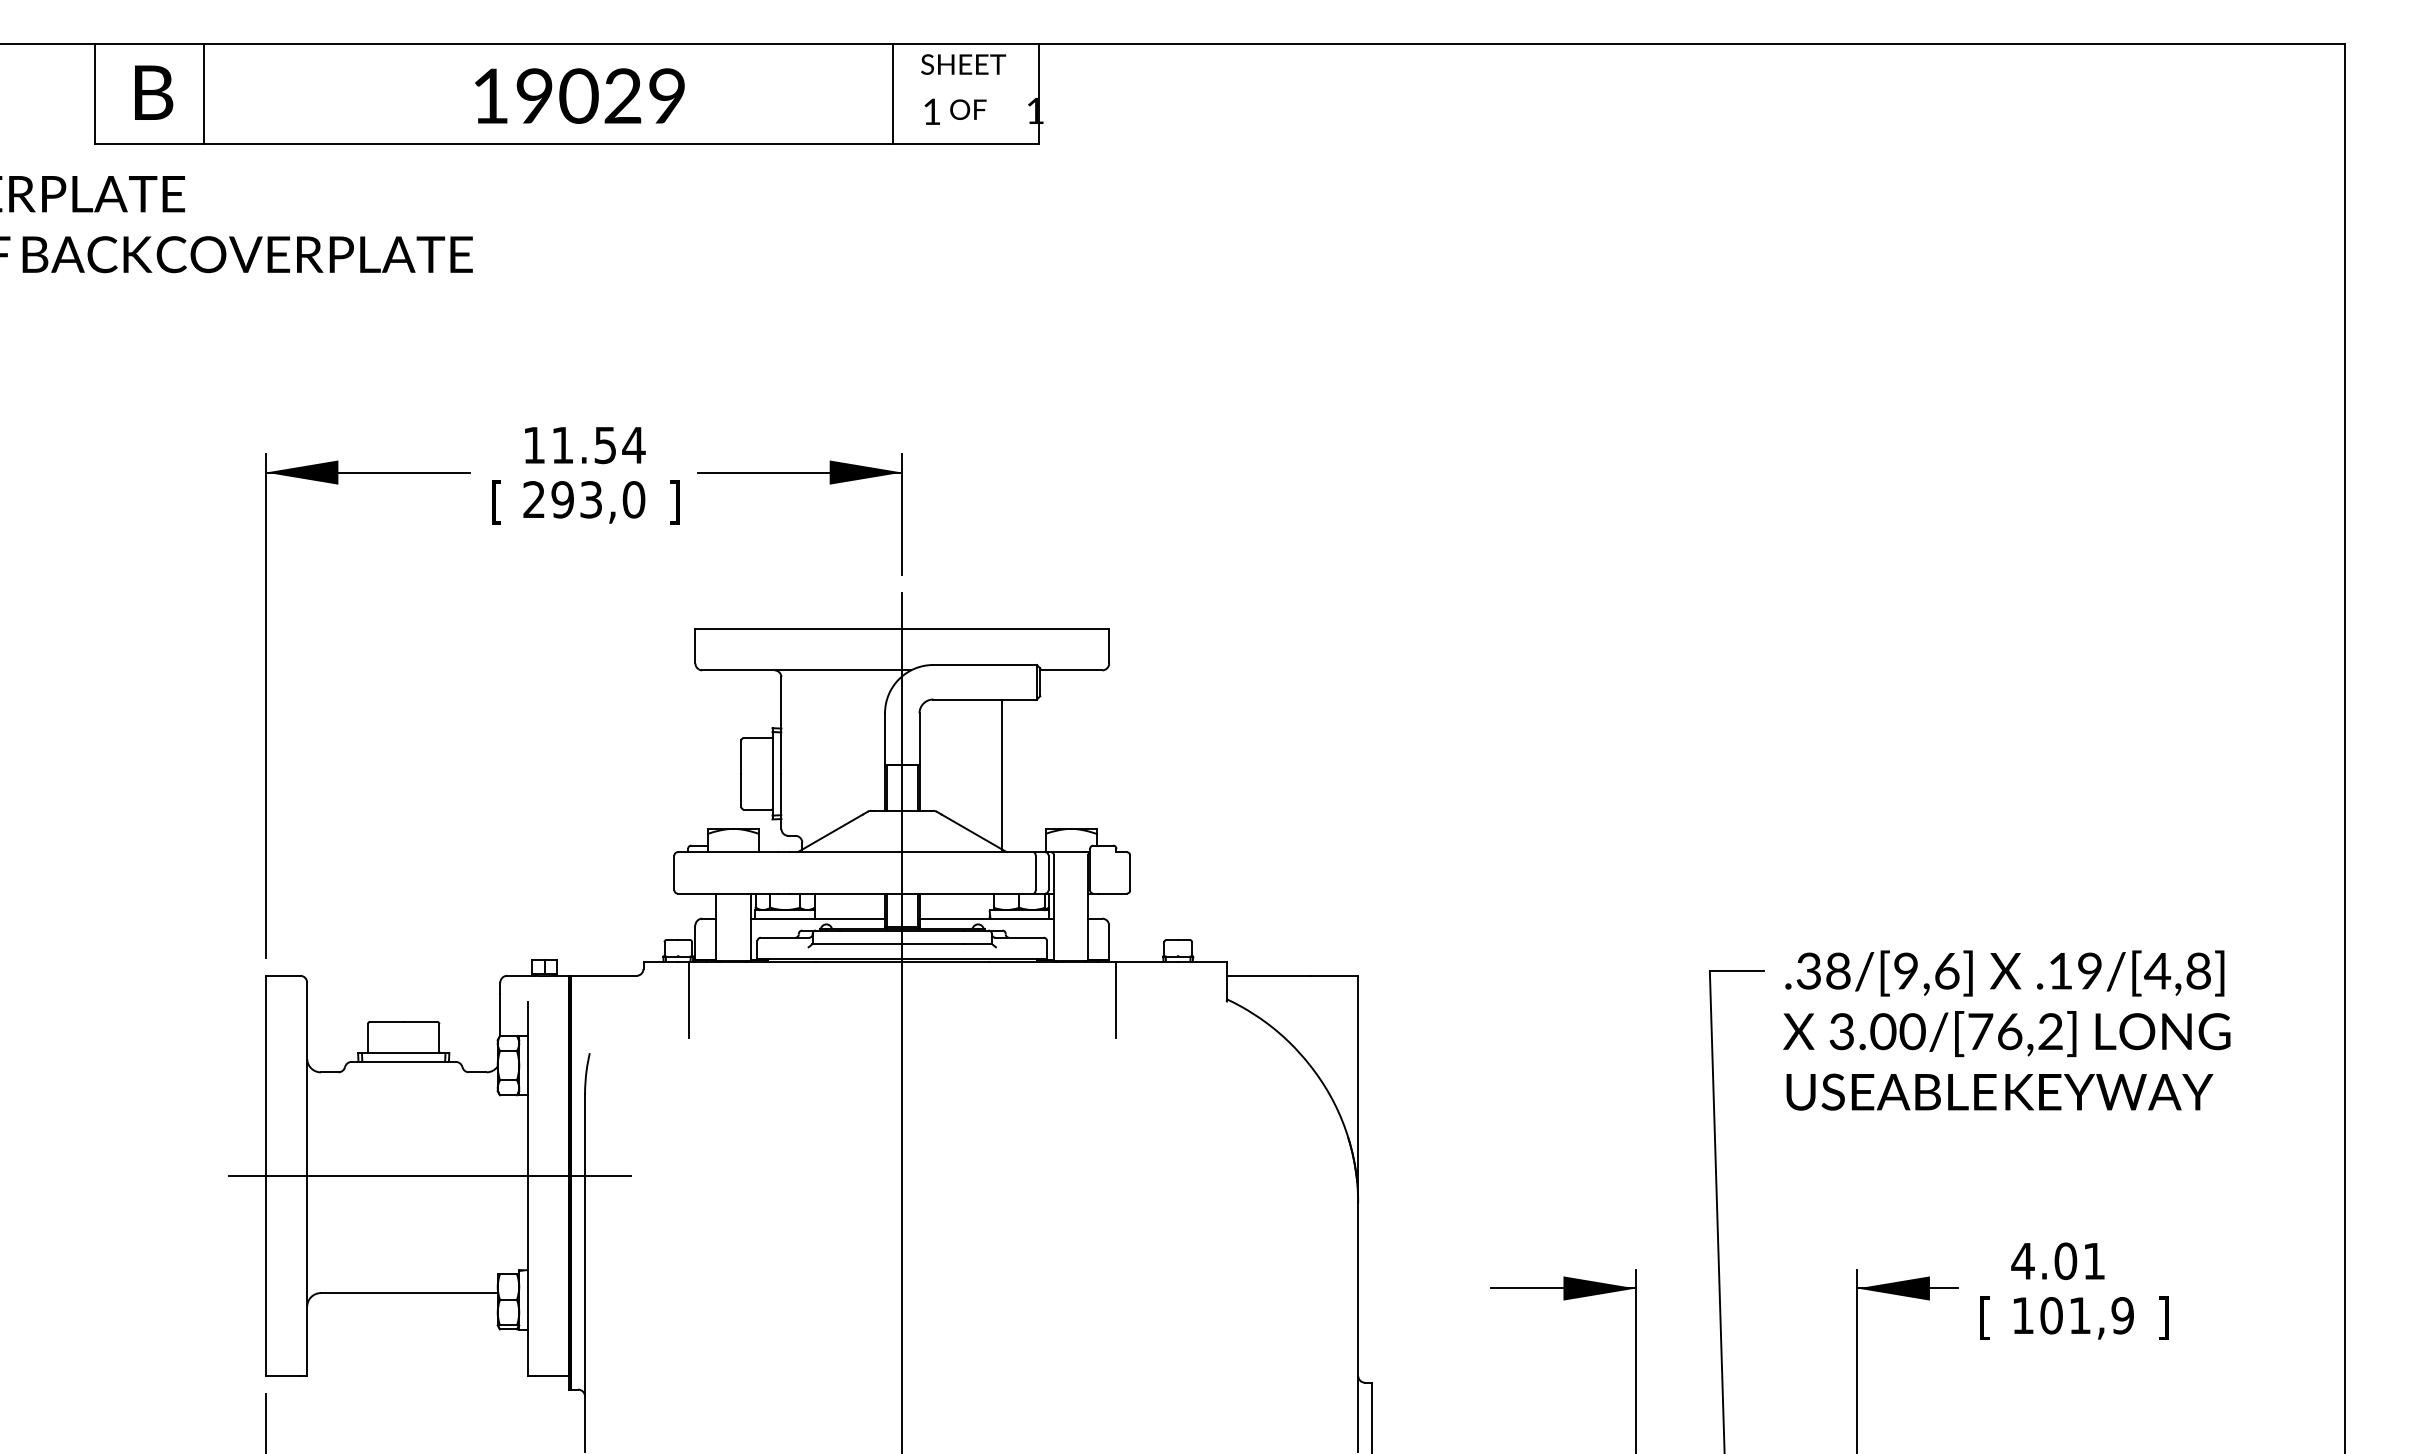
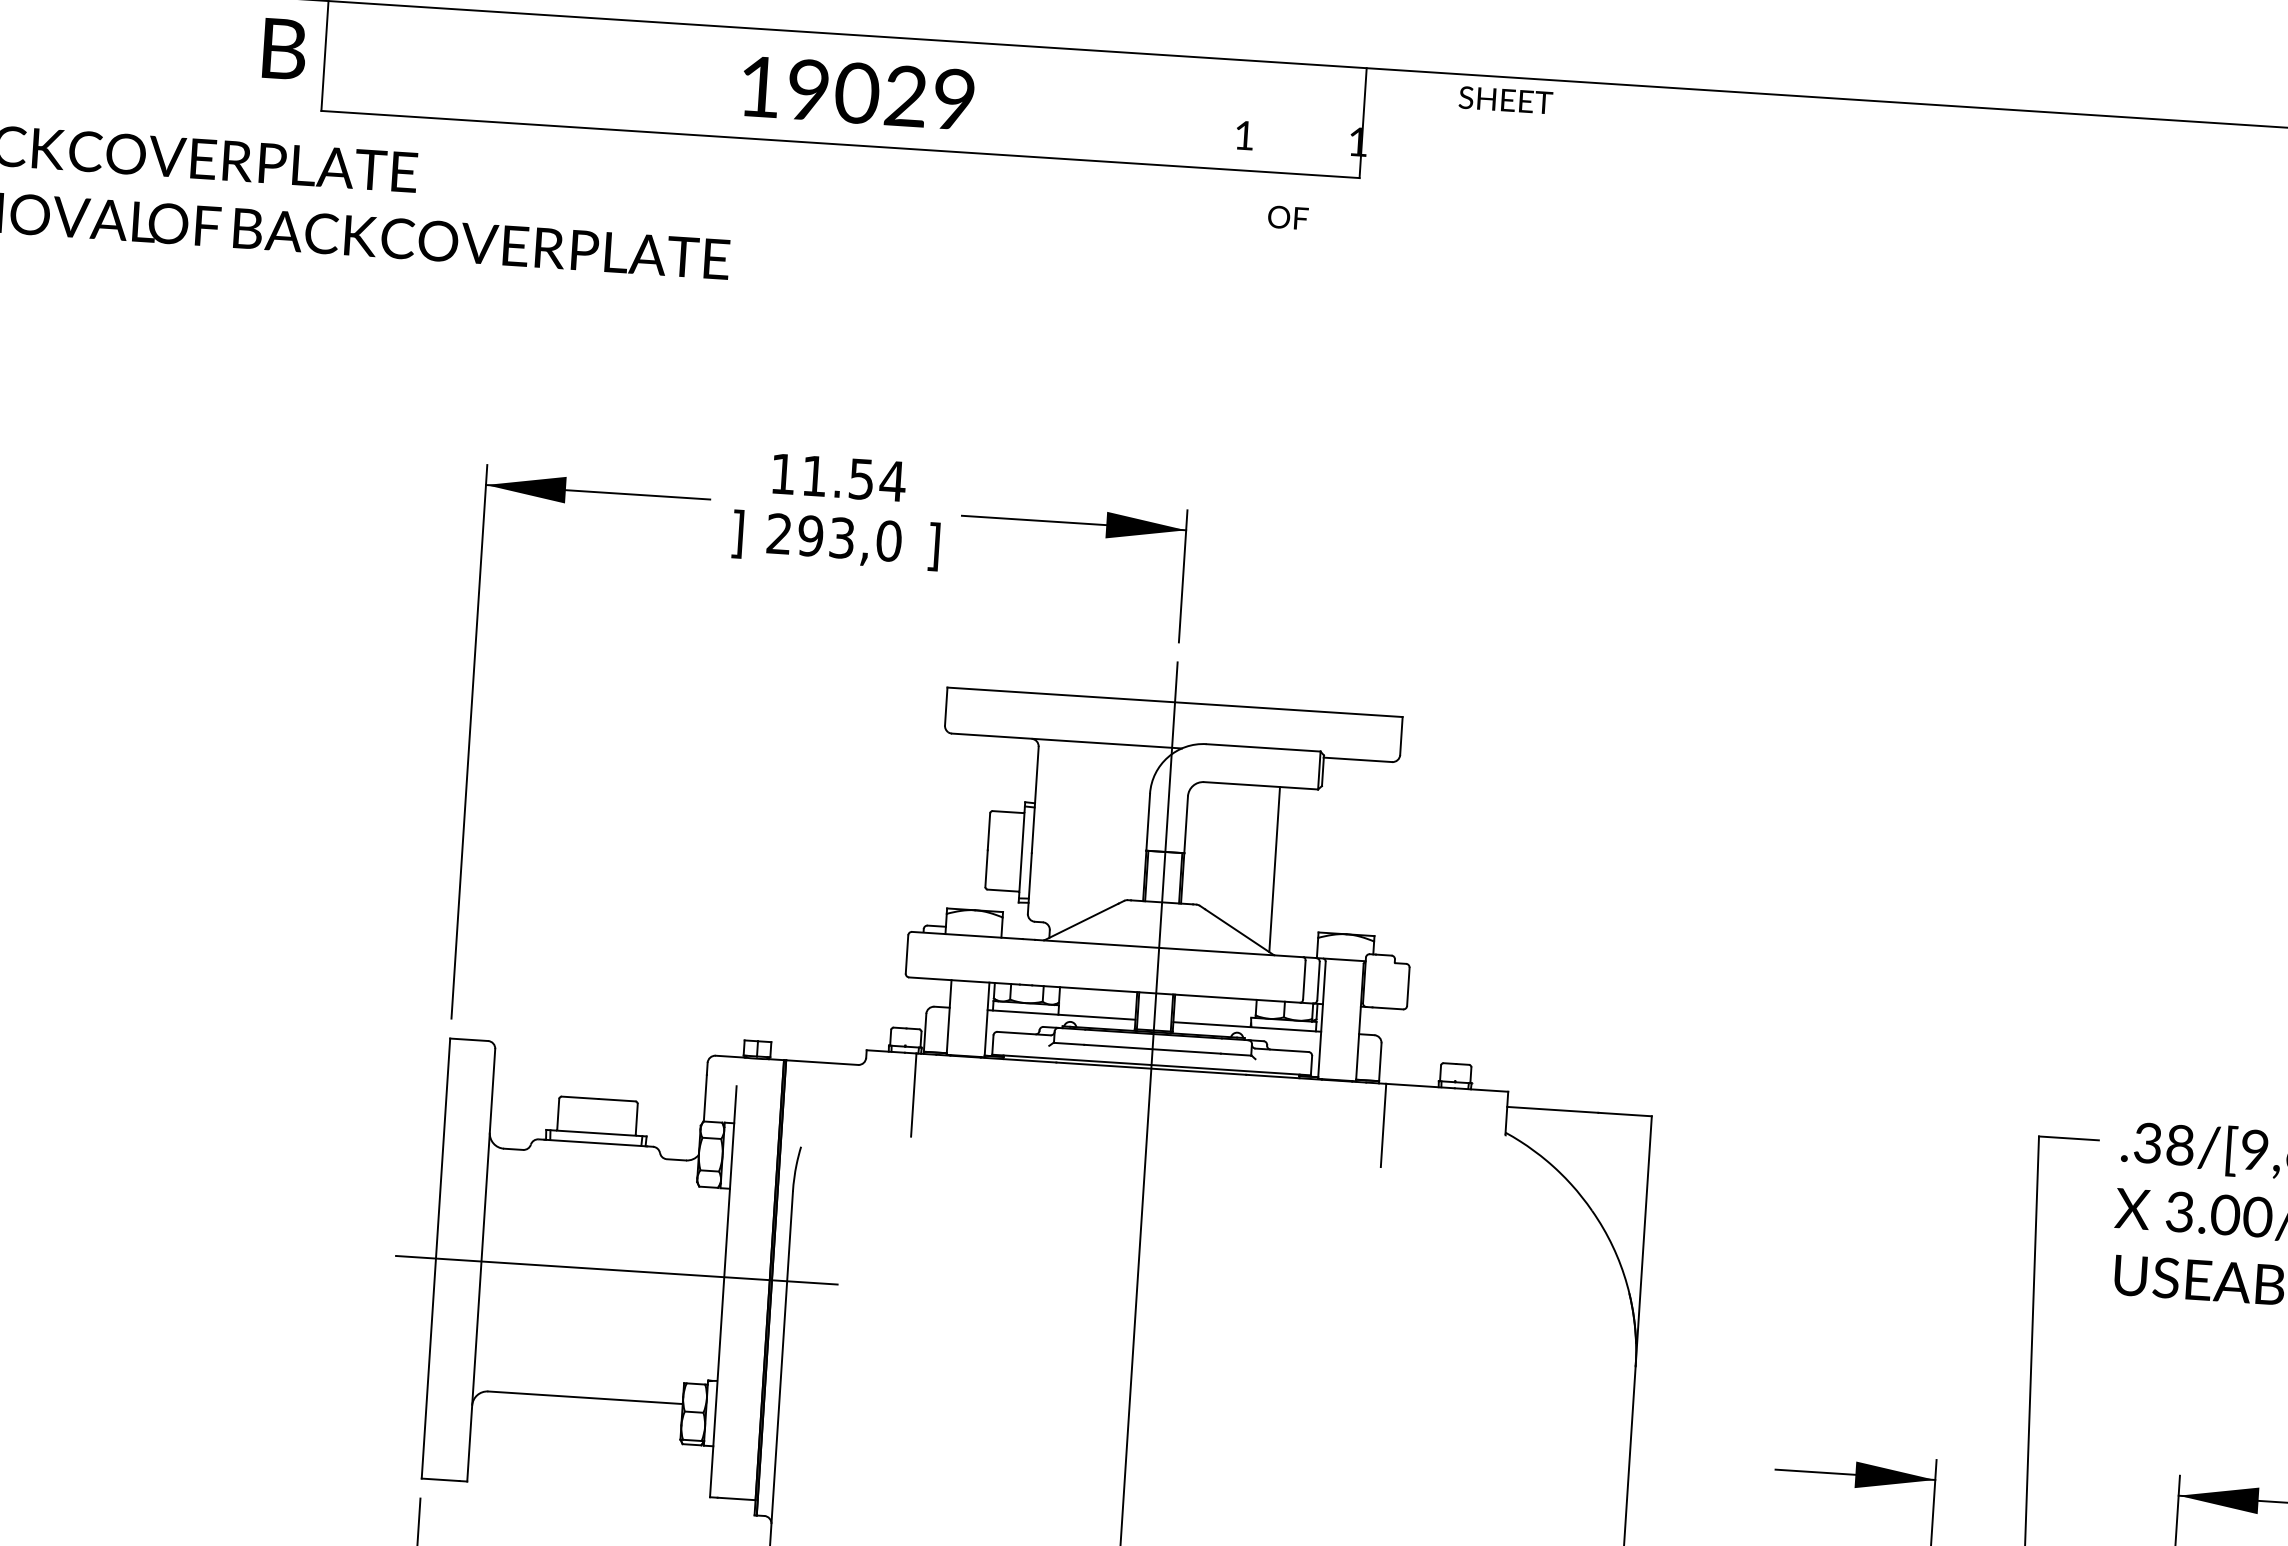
text: (963, 64) -> (1505, 100), moved
text: (154, 92) -> (285, 48), moved
line: (203, 93) -> (444, 63), removed
line: (893, 93) -> (1203, 112), removed
text: (968, 109) -> (1288, 217), moved
text: (496, 502) -> (737, 534), [ -> ]

